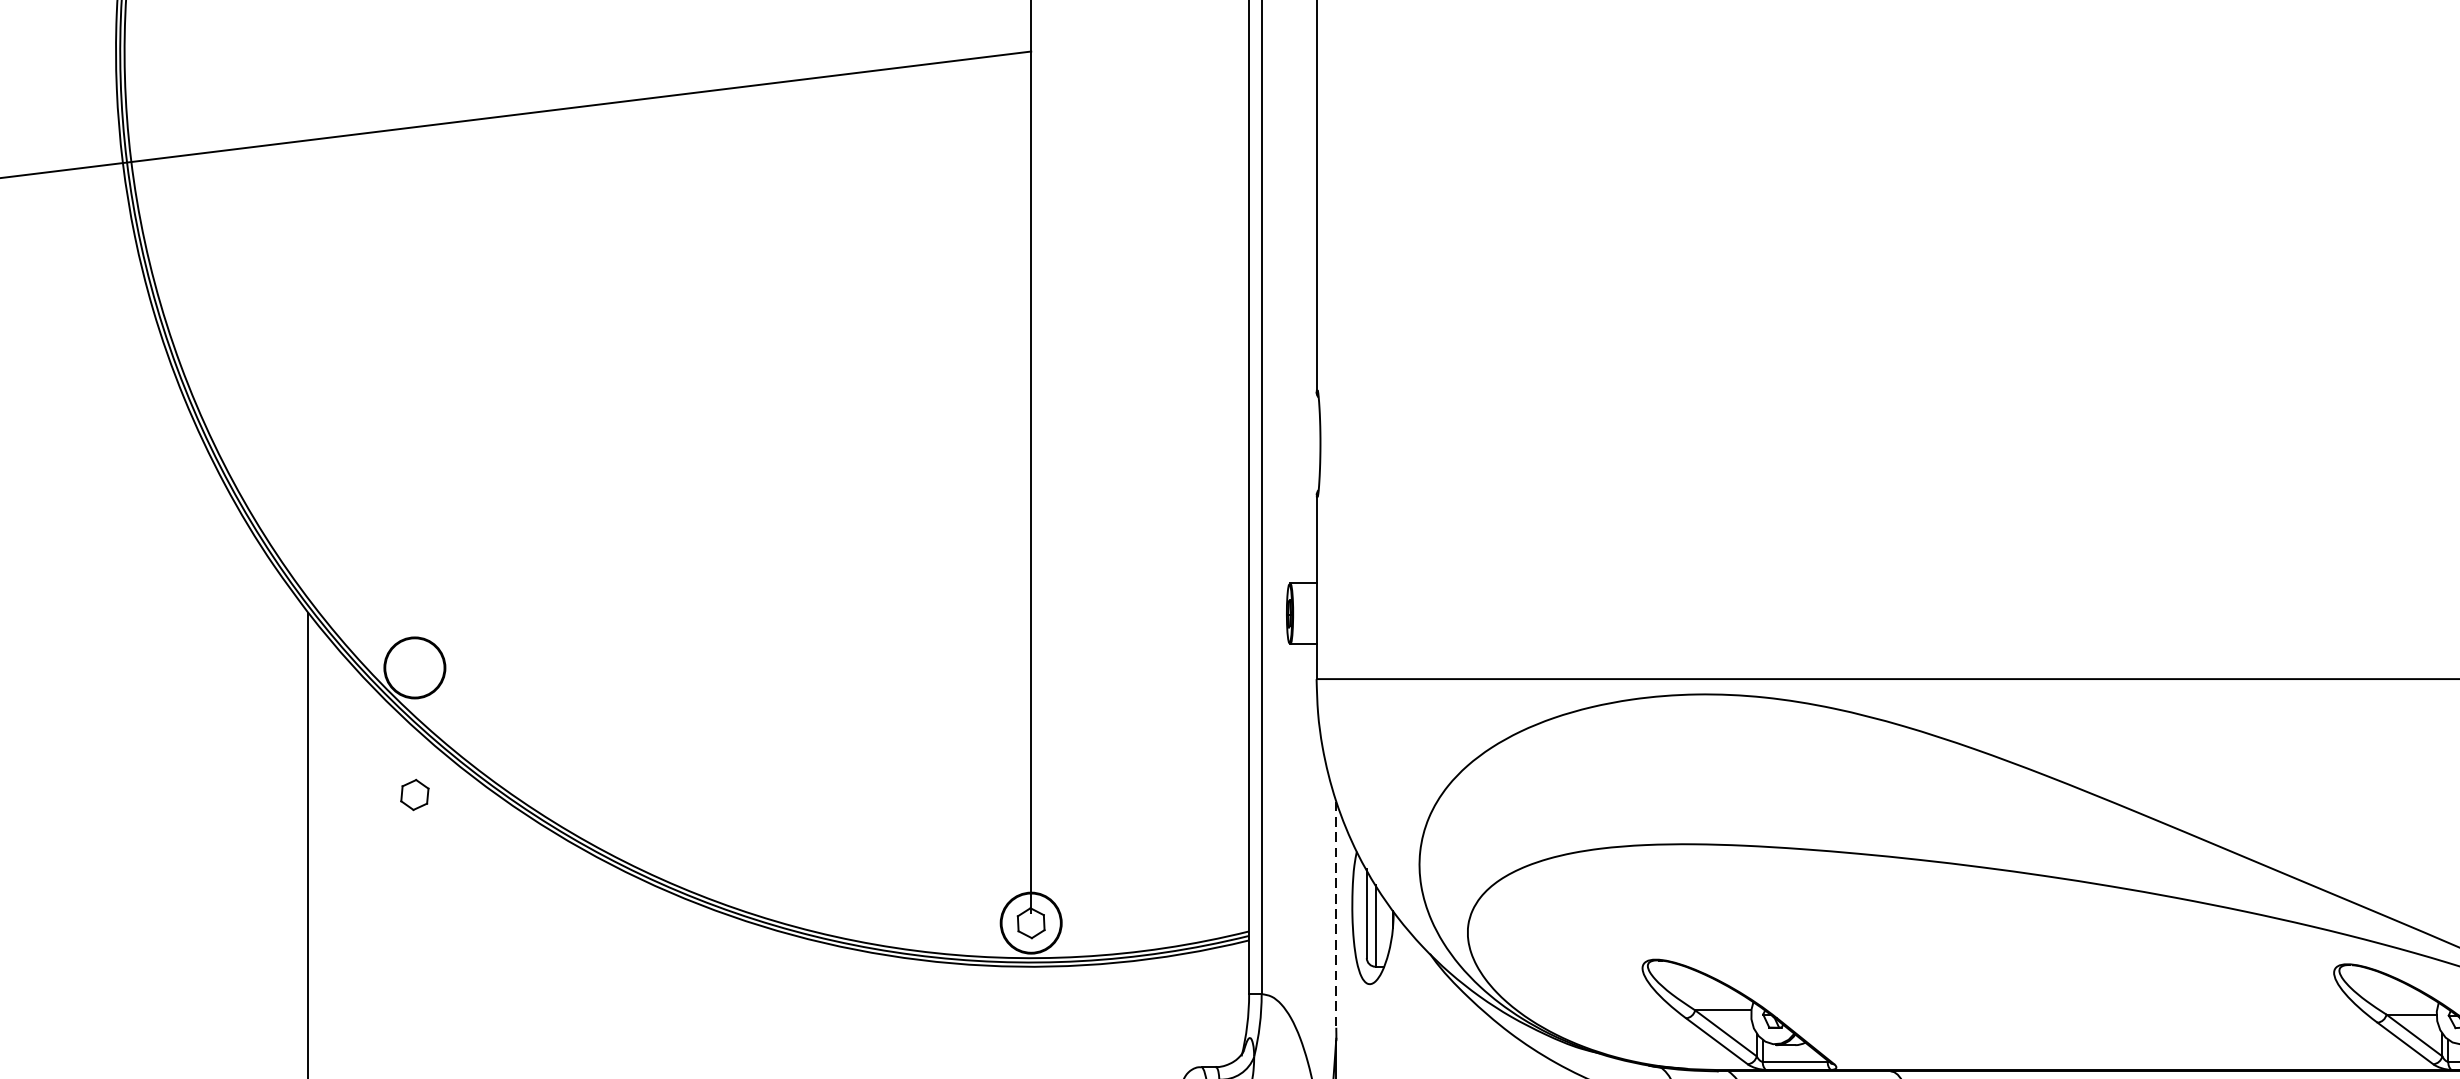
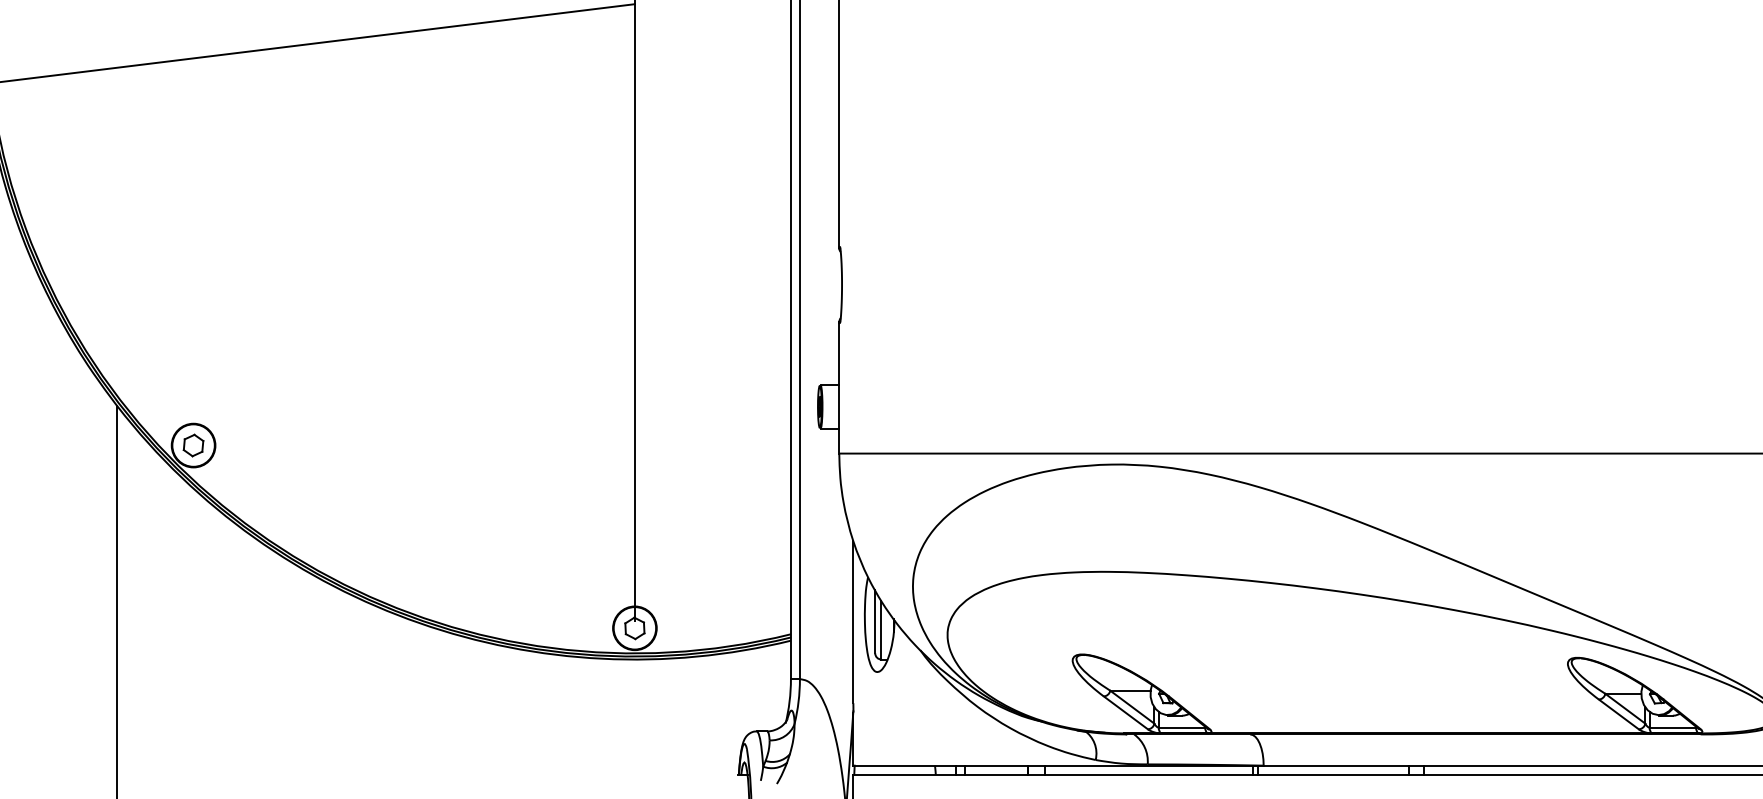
part: (414, 794) -> (193, 445), moved
line: (1336, 915) -> (853, 622), dashed -> solid

